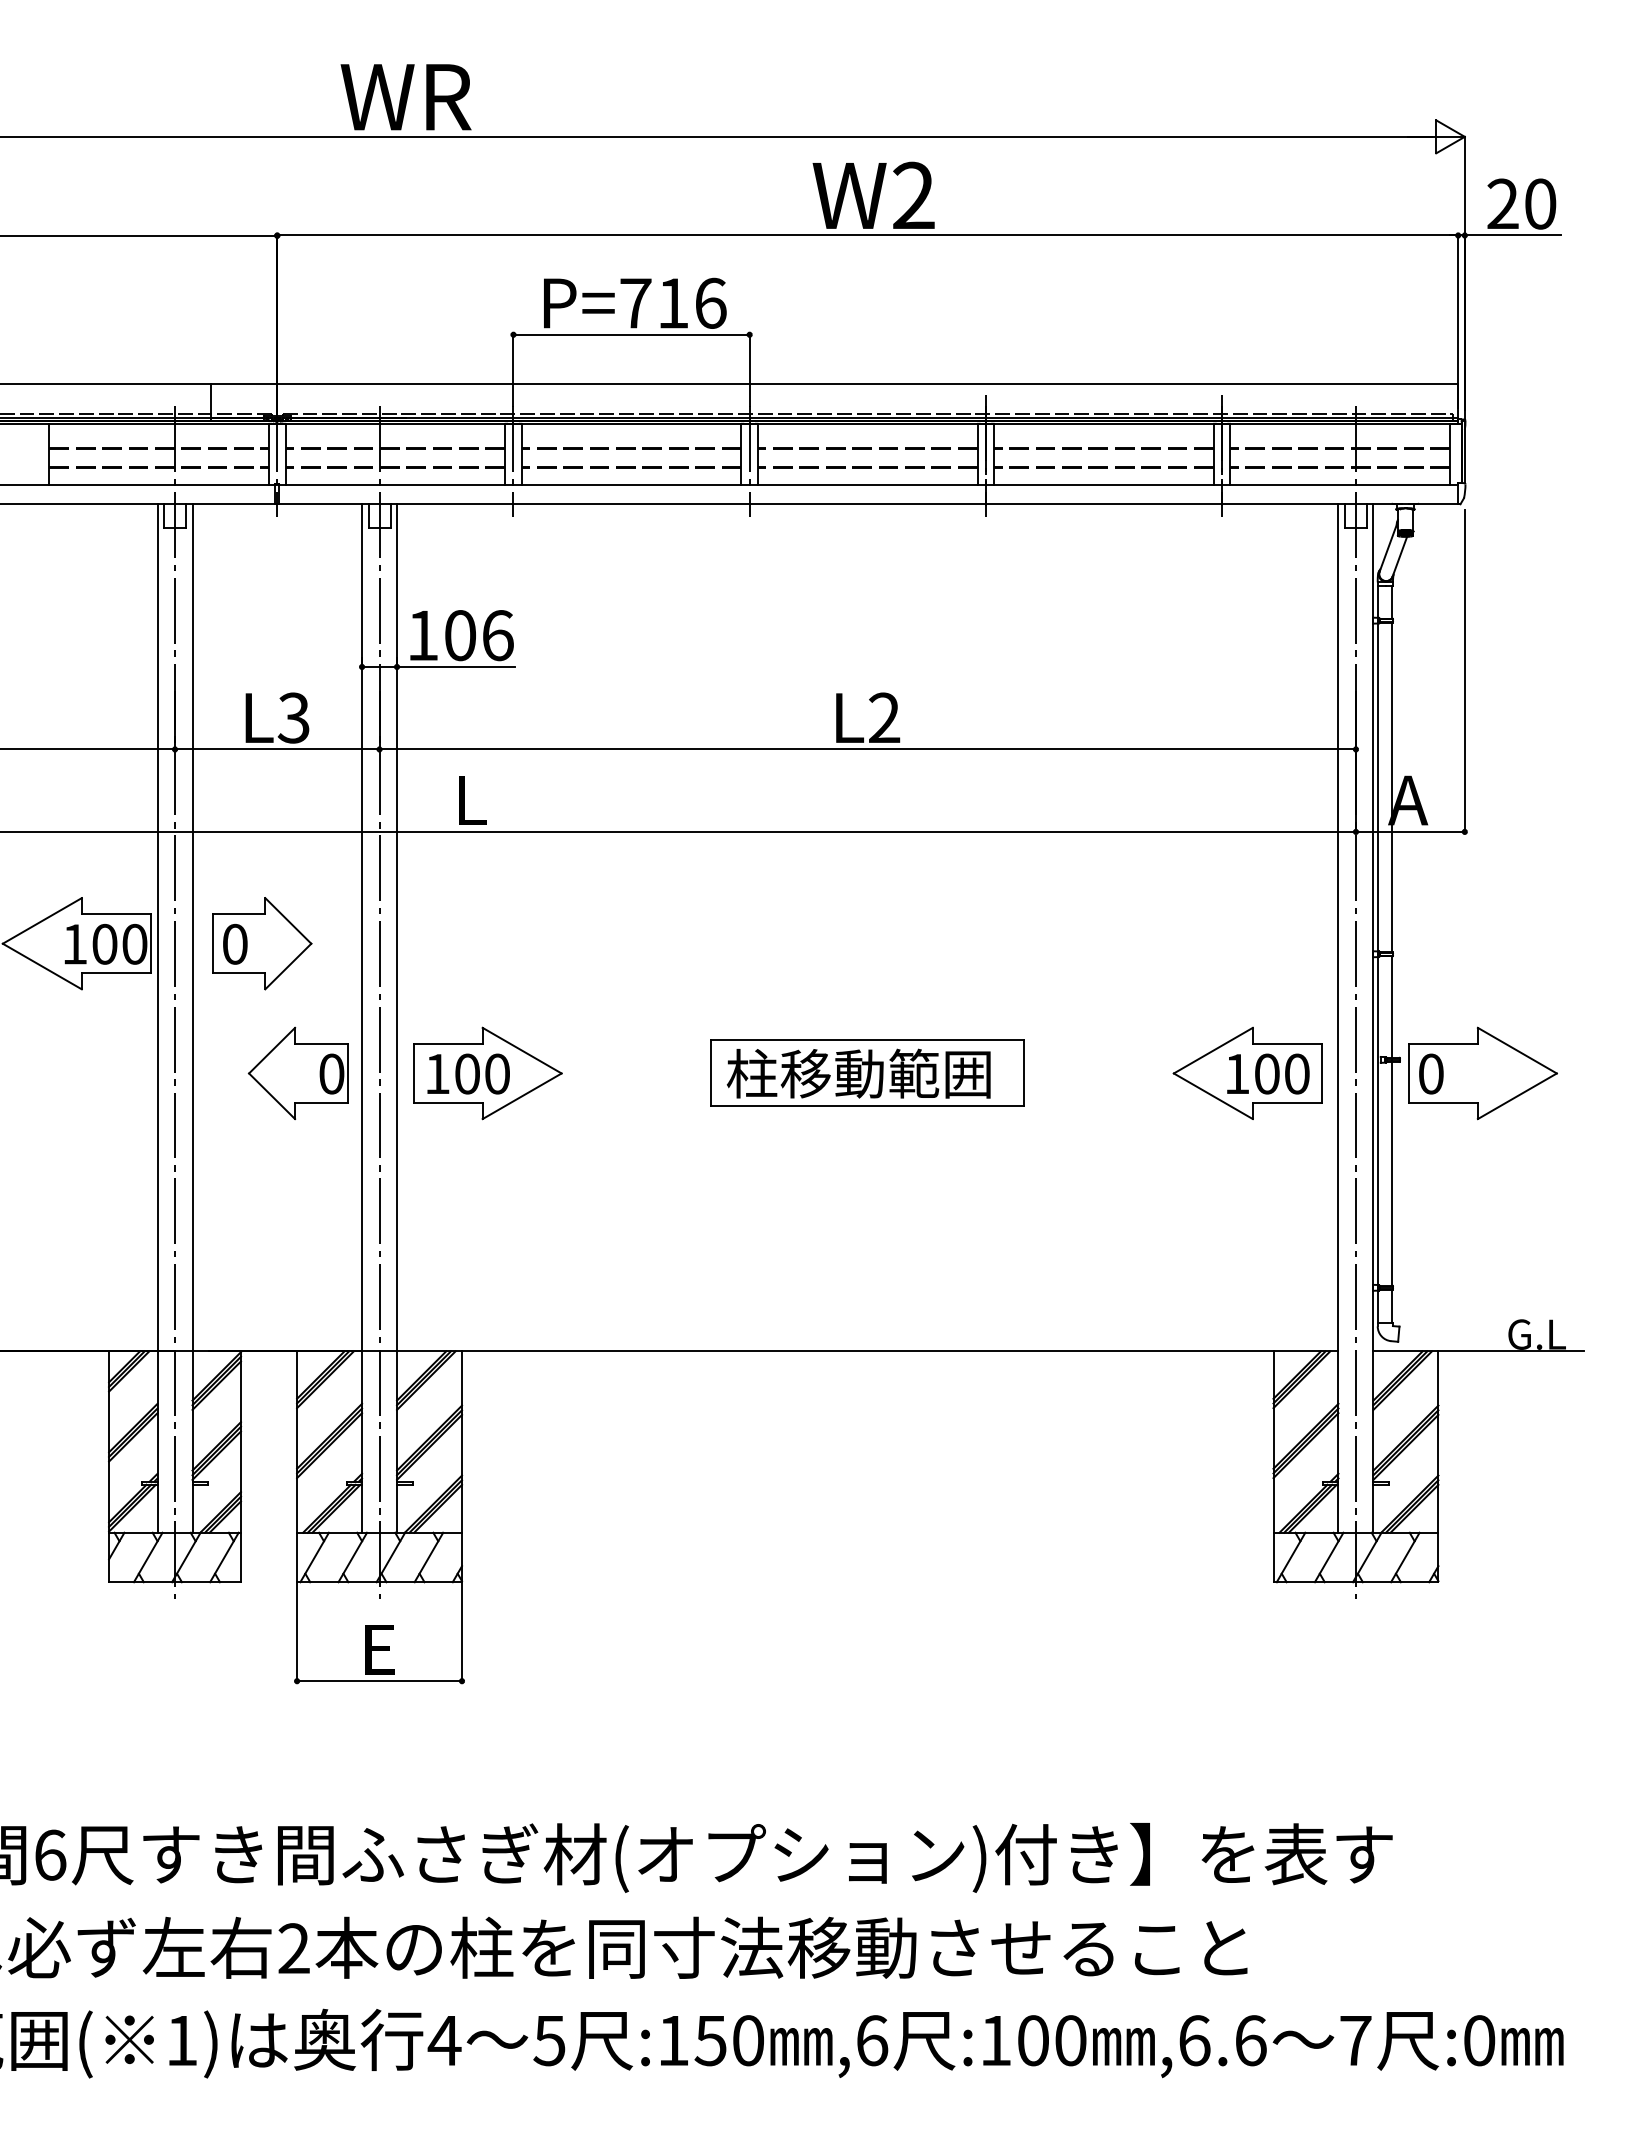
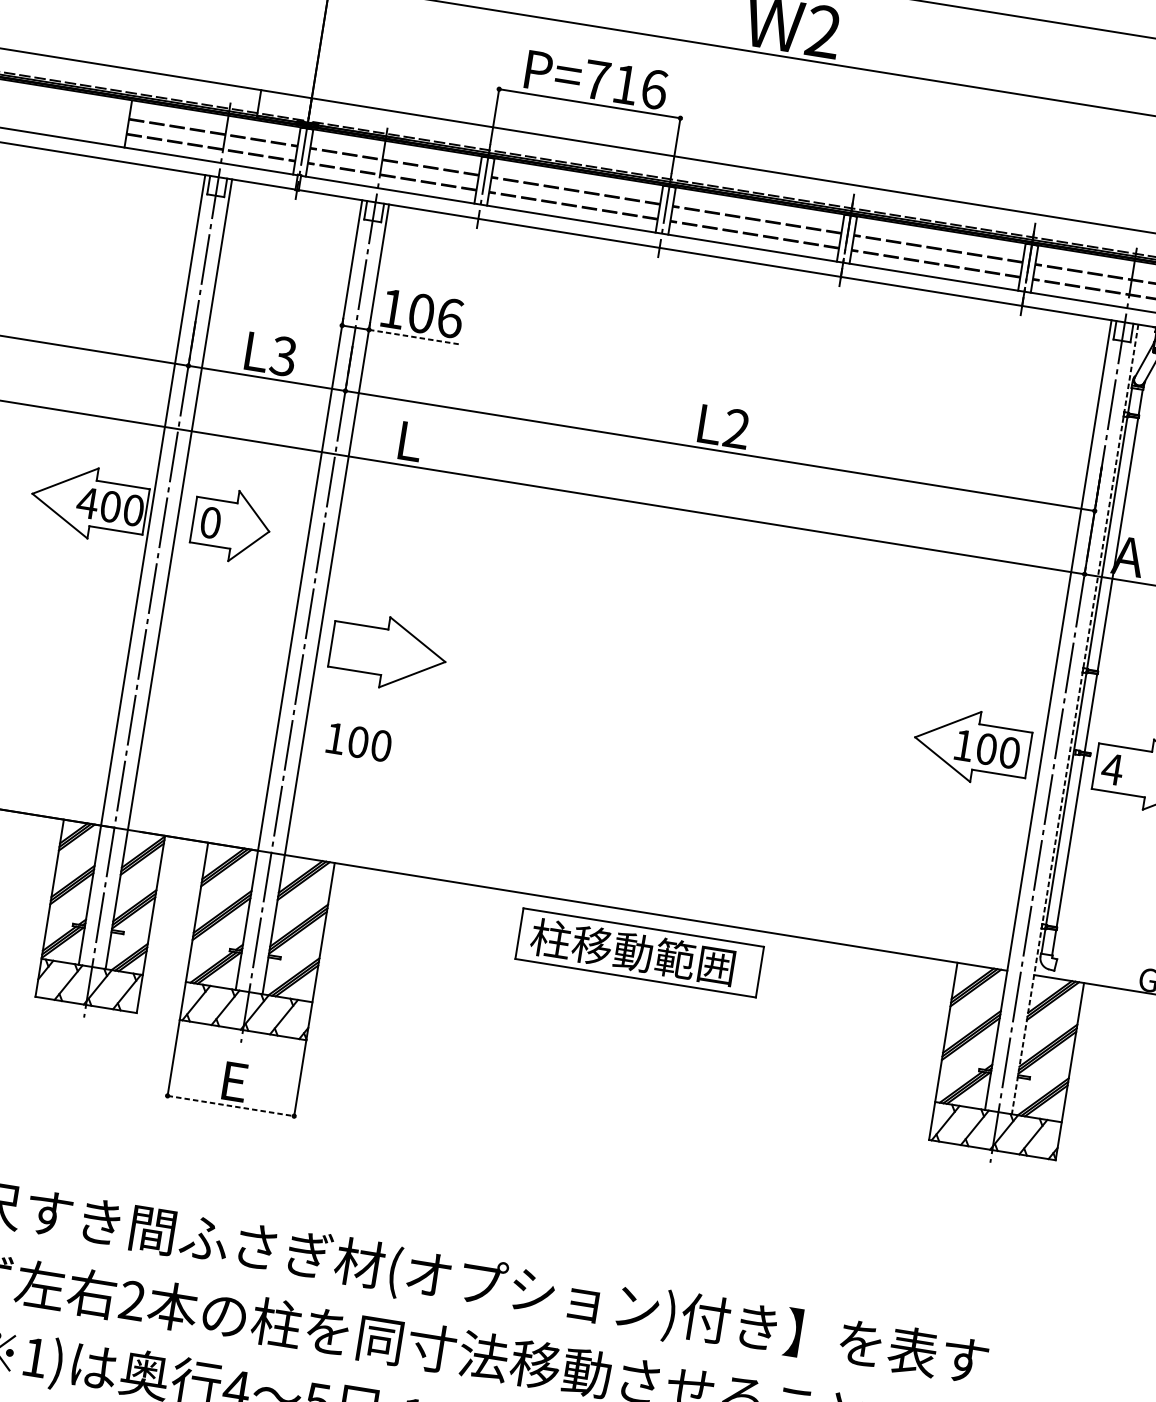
line: (456, 666) -> (414, 336), solid -> dashed
text: (74, 944) -> (87, 503), 100 -> 400
line: (1373, 1018) -> (1075, 719), solid -> dashed
part: (867, 1072) -> (639, 952), moved
part: (297, 1073) -> (242, 629), removed
text: (468, 1073) -> (359, 741), moved
text: (1430, 1073) -> (1112, 768), 0 -> 4
line: (380, 1681) -> (231, 1106), solid -> dashed

